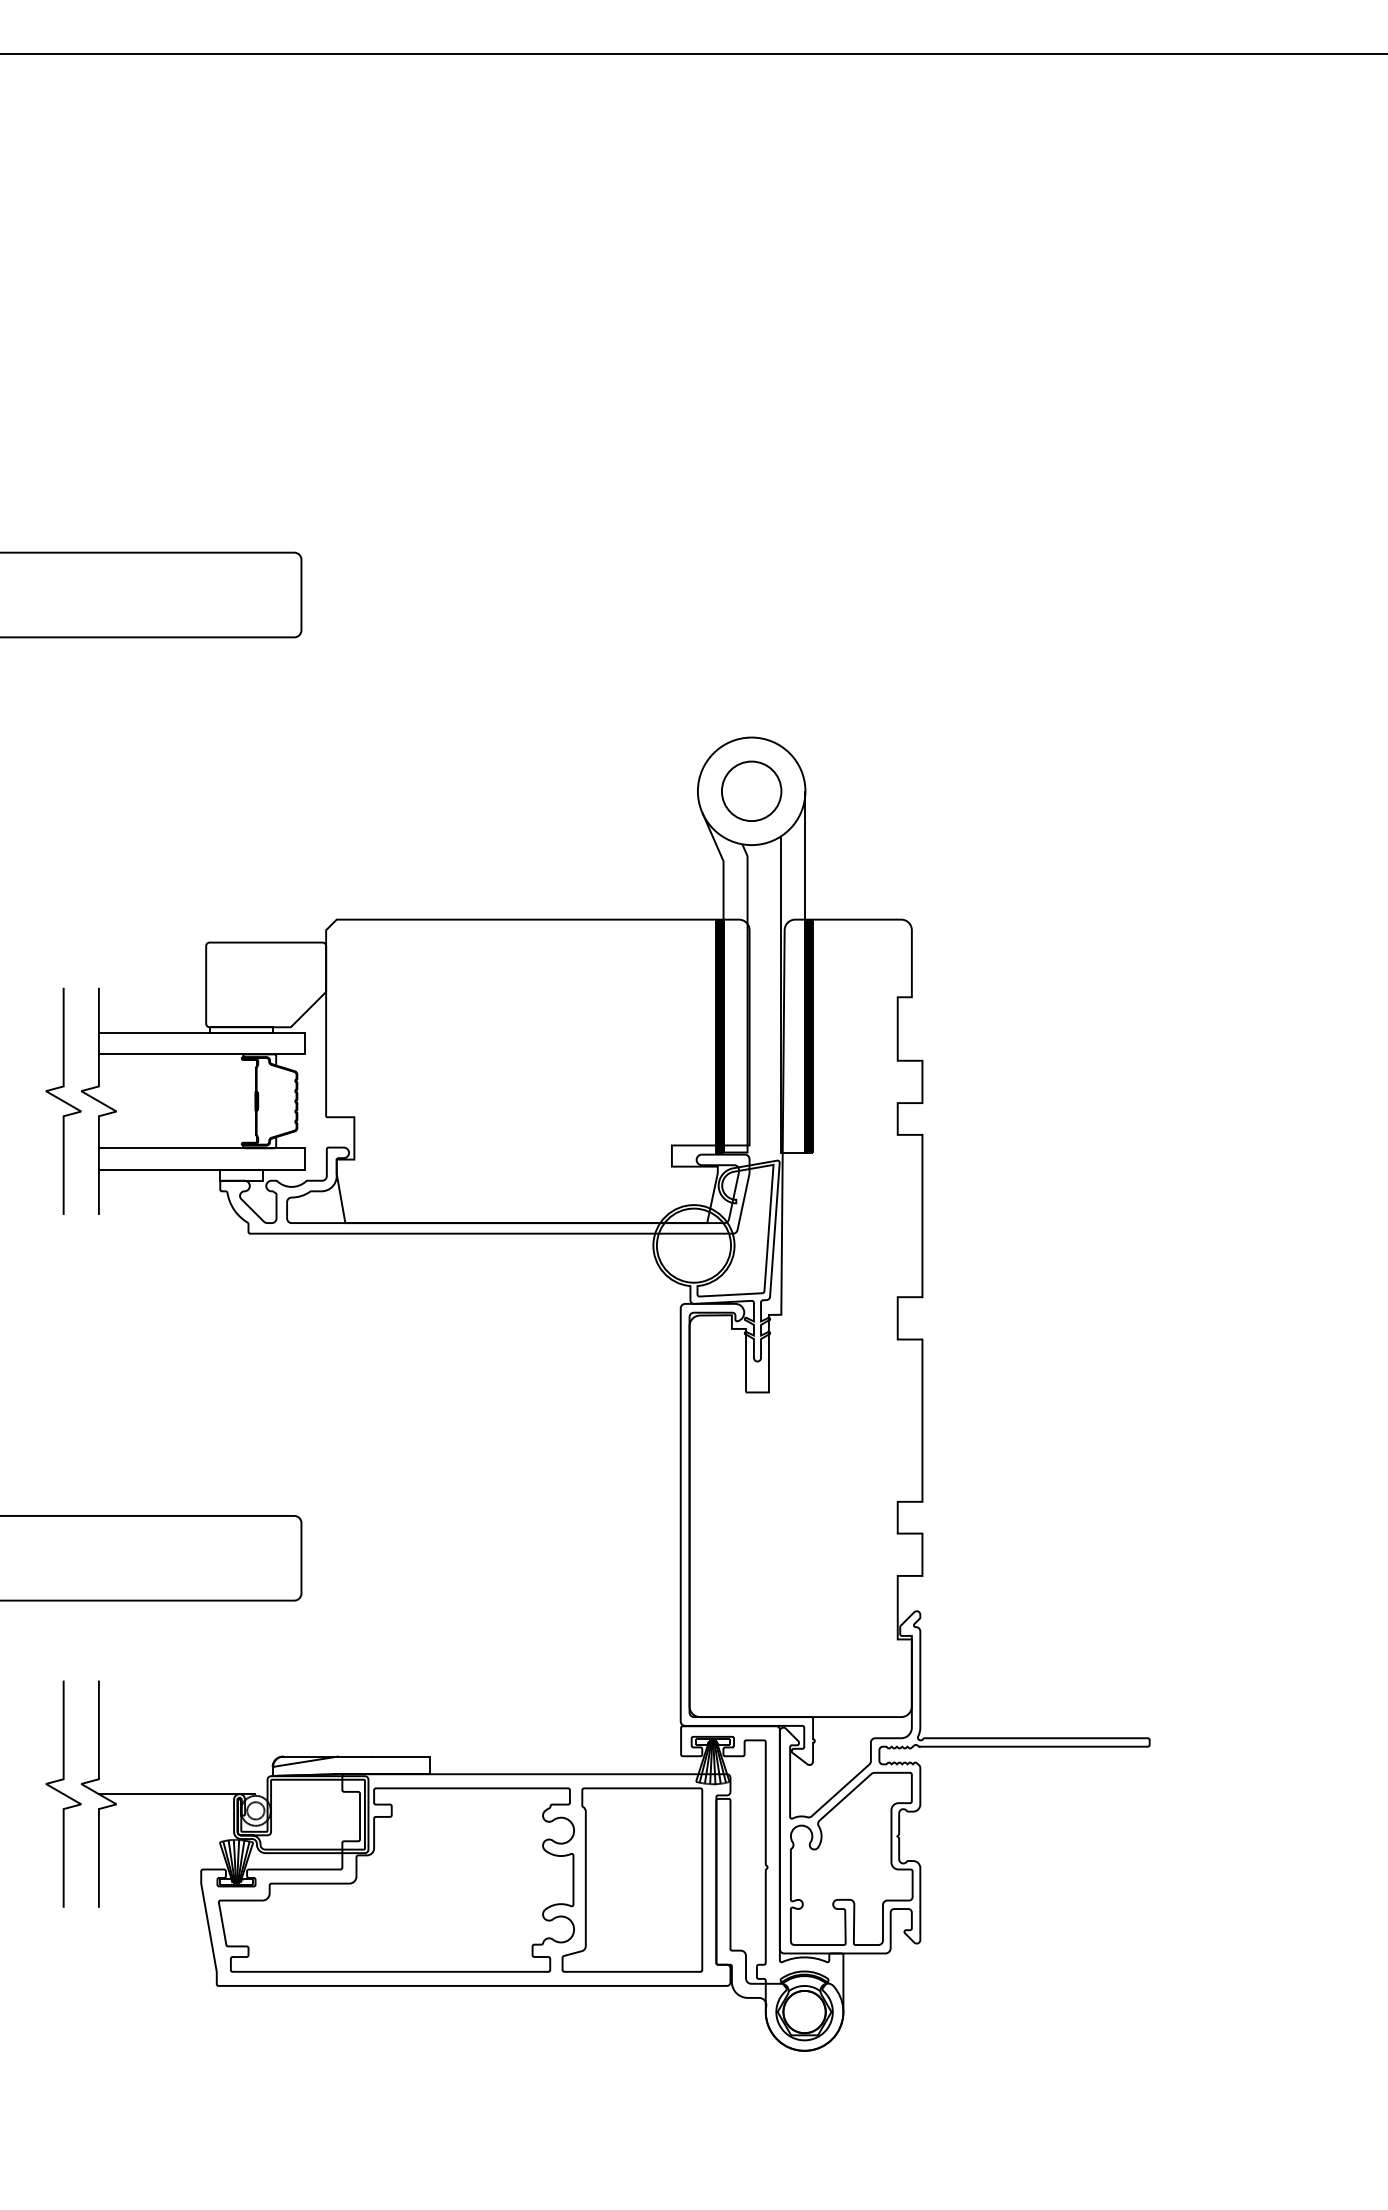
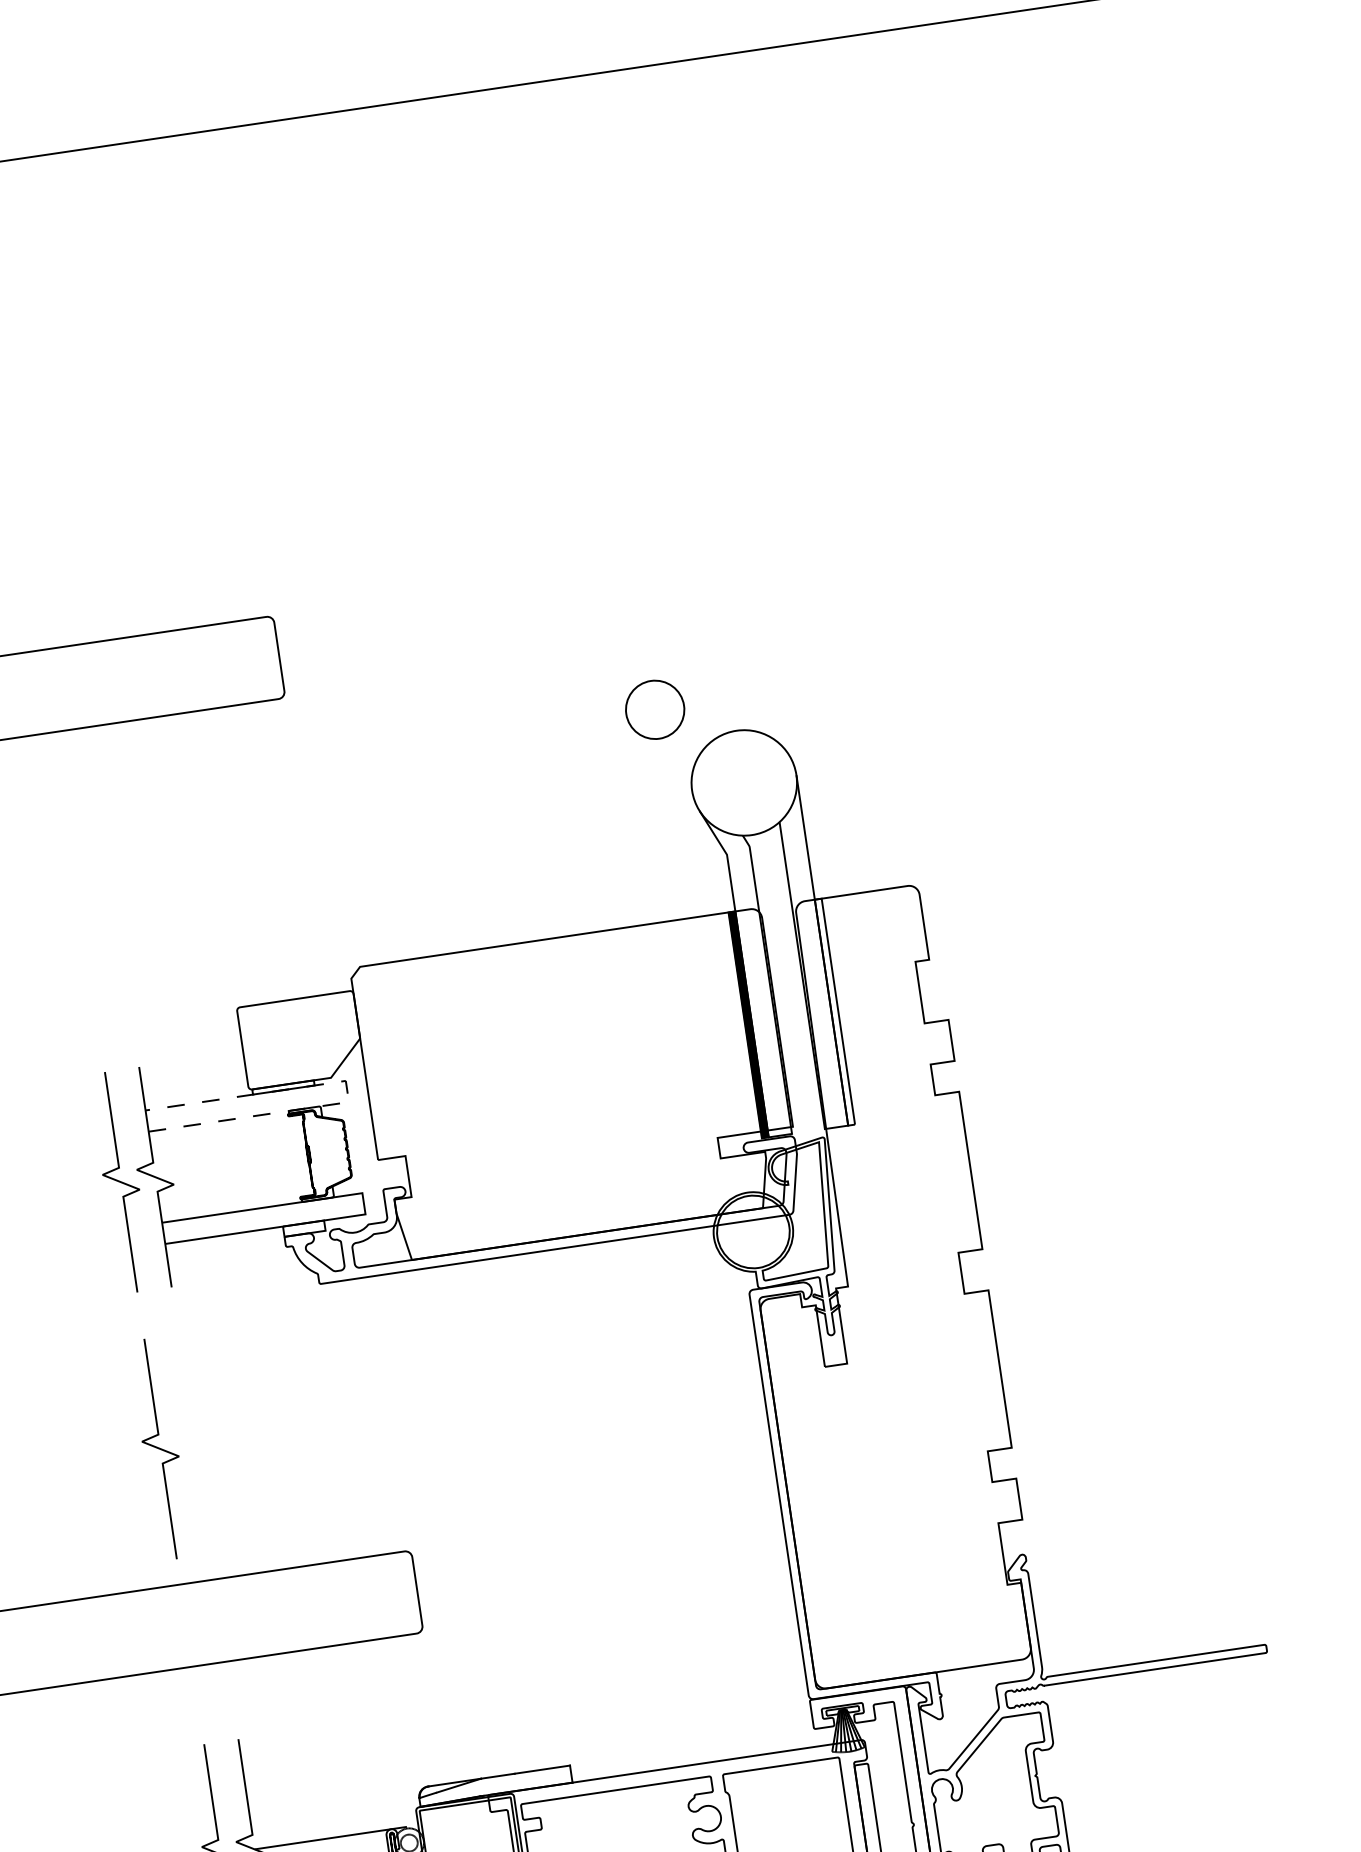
circle: (751, 790) -> (654, 709), moved
hatch: (808, 1035) -> (834, 1011), removed
line: (305, 1043) -> (347, 1091), solid -> dashed
curve: (63, 1375) -> (160, 1448), added

